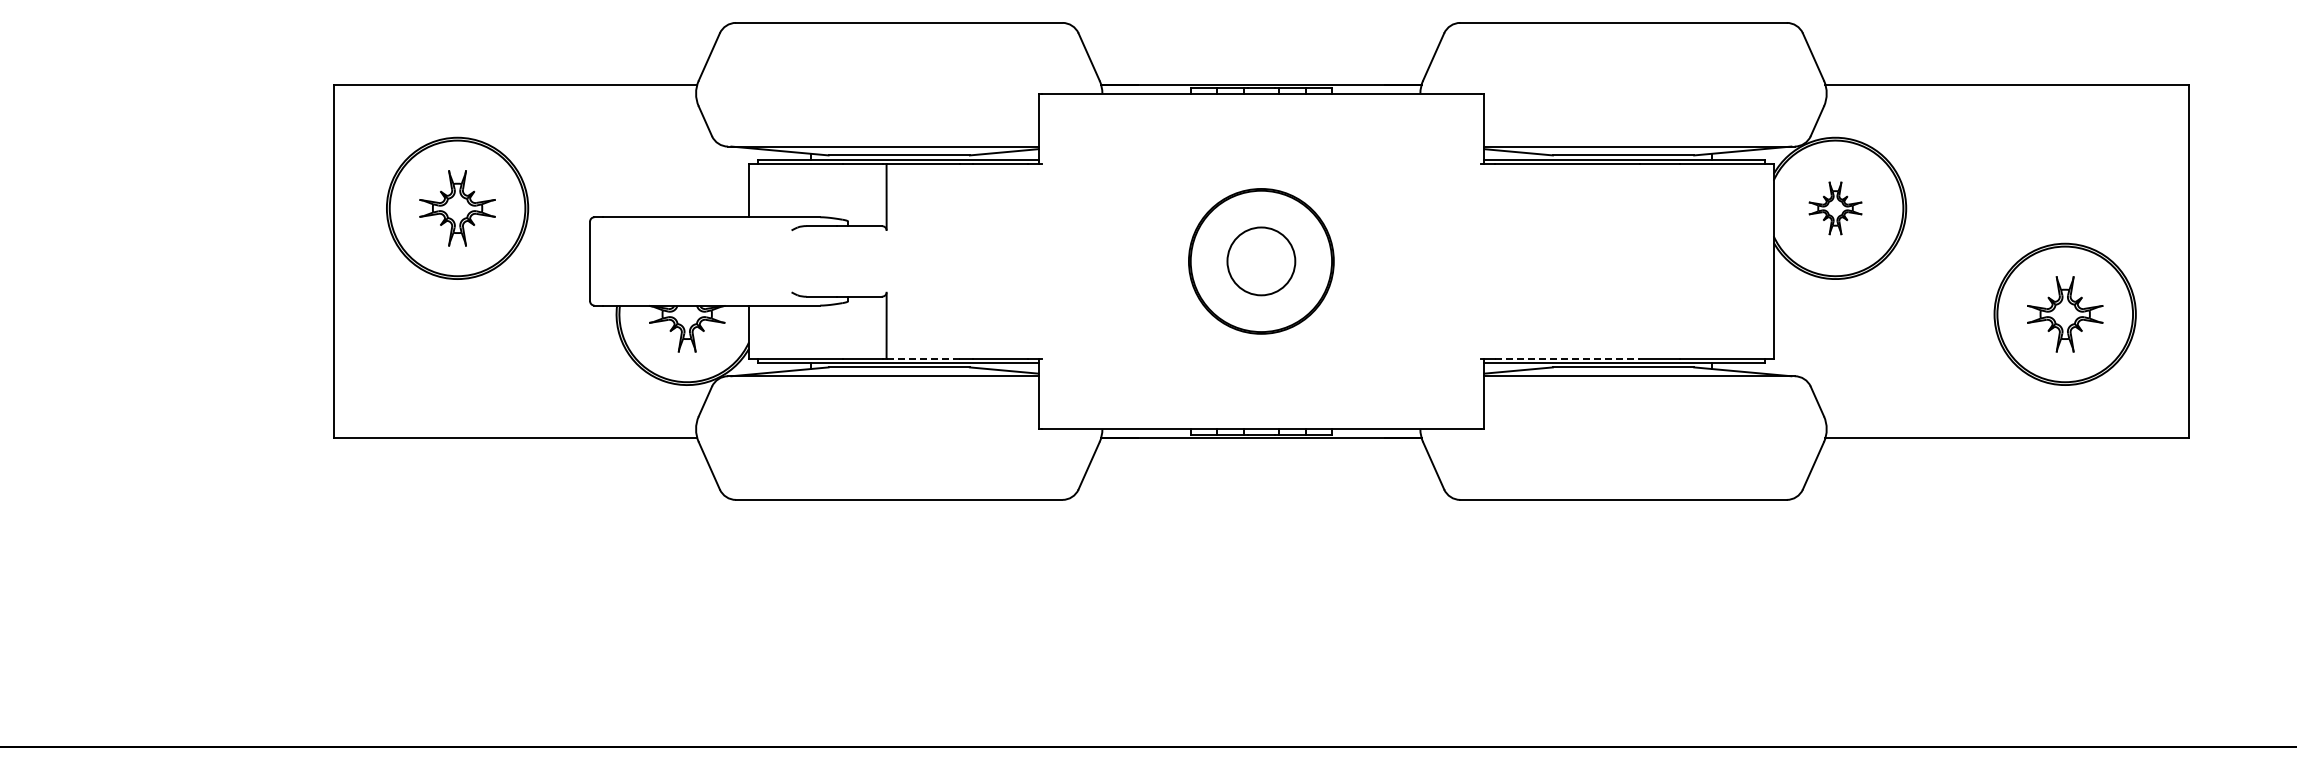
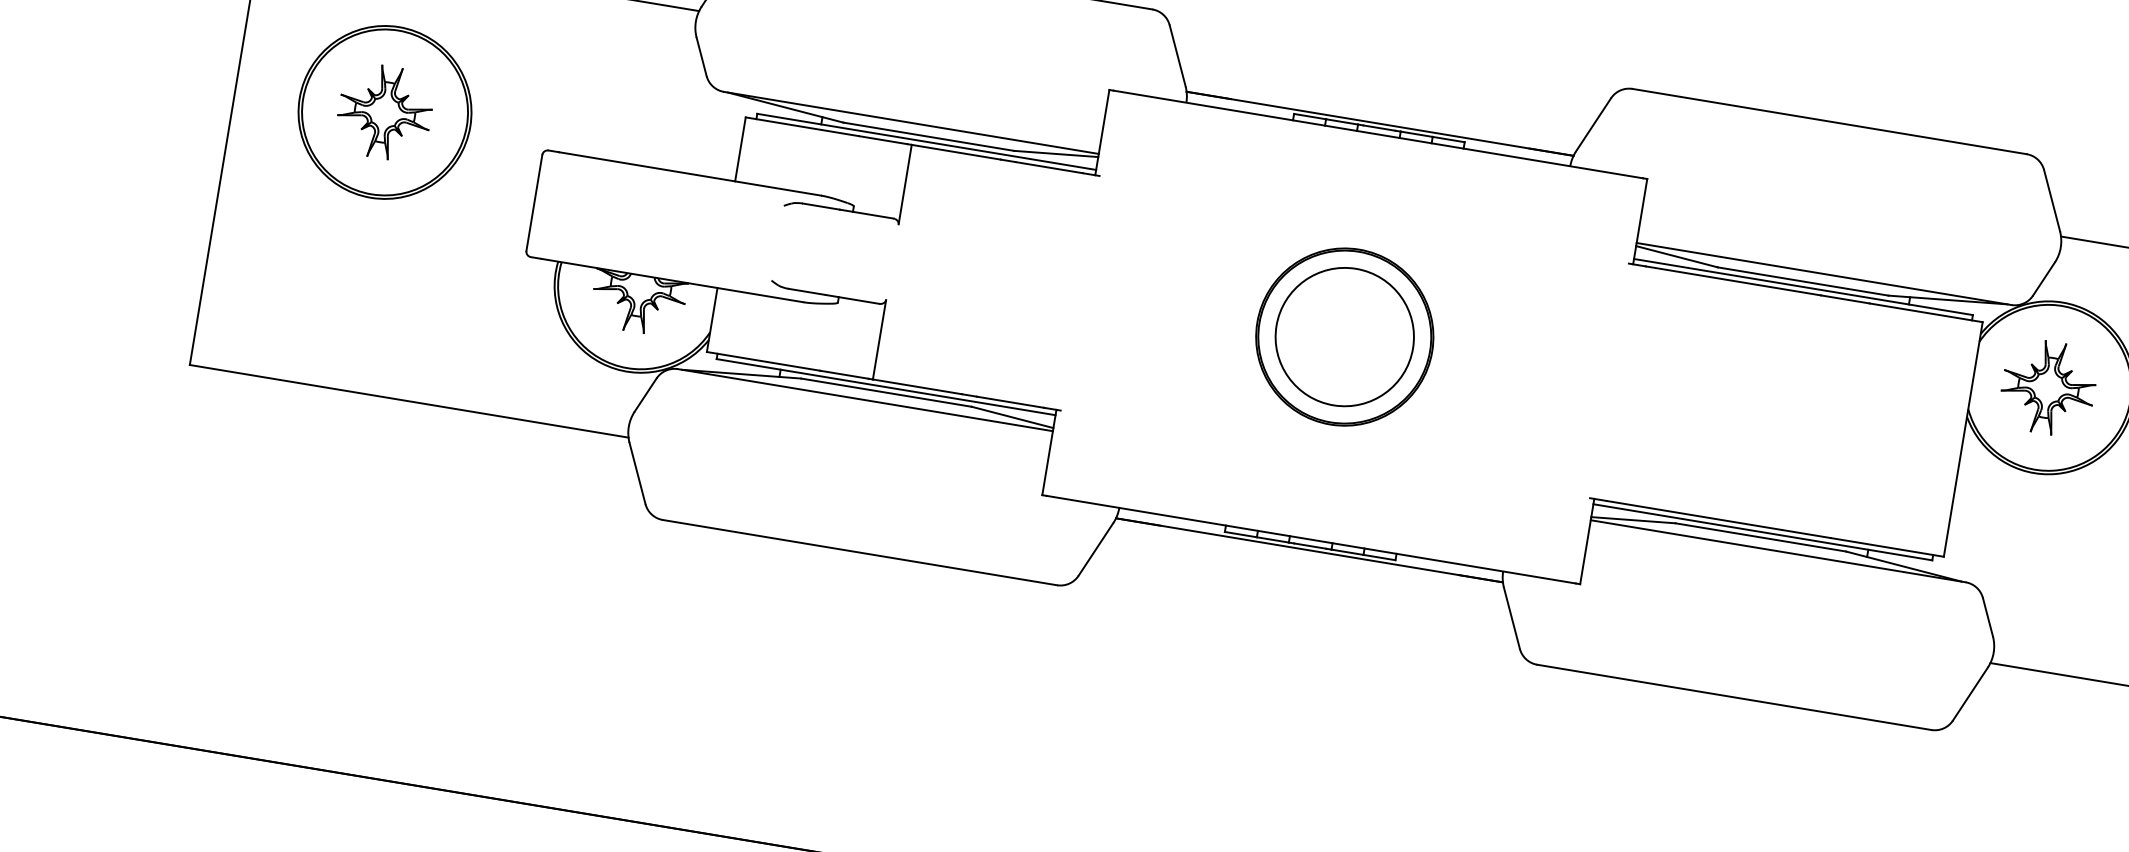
part: (1835, 208) -> (2048, 387), size x1.43
circle: (1260, 260) -> (1343, 335), size x1.67
line: (923, 358) -> (917, 386), dashed -> solid
line: (1567, 358) -> (1694, 515), dashed -> solid

